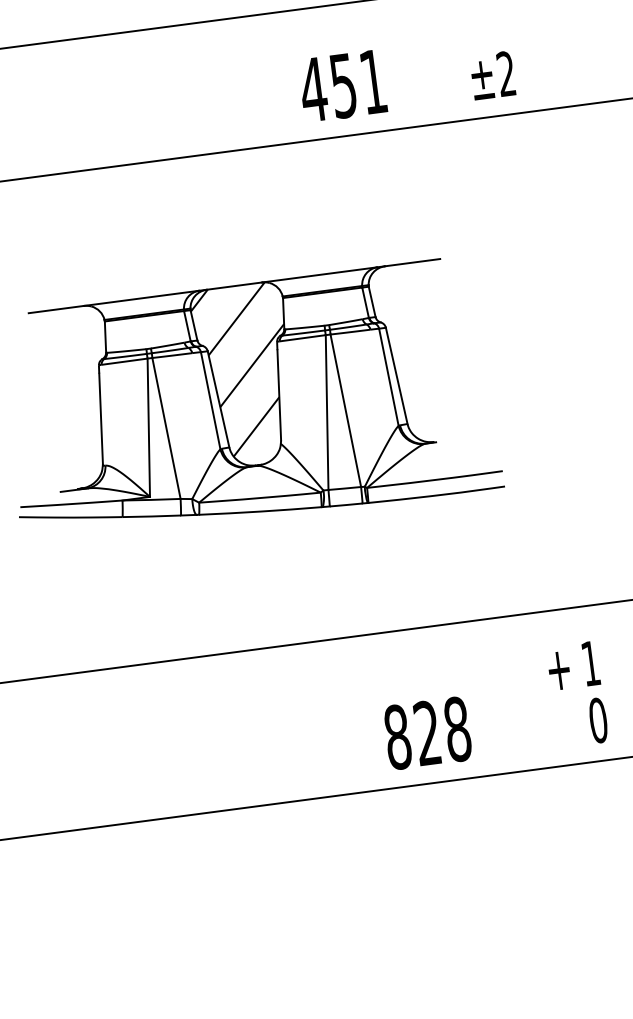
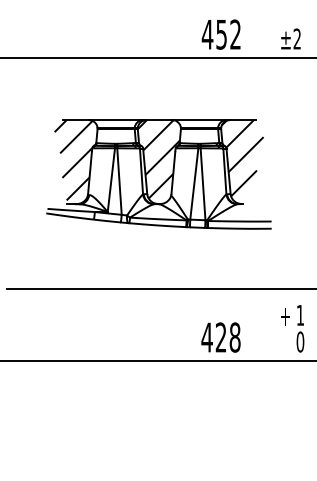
text: (373, 81) -> (235, 34), 451 -> 452
hatch: (422, 344) -> (242, 158), added
hatch: (64, 396) -> (74, 160), added
text: (396, 737) -> (206, 337), 828 -> 428

